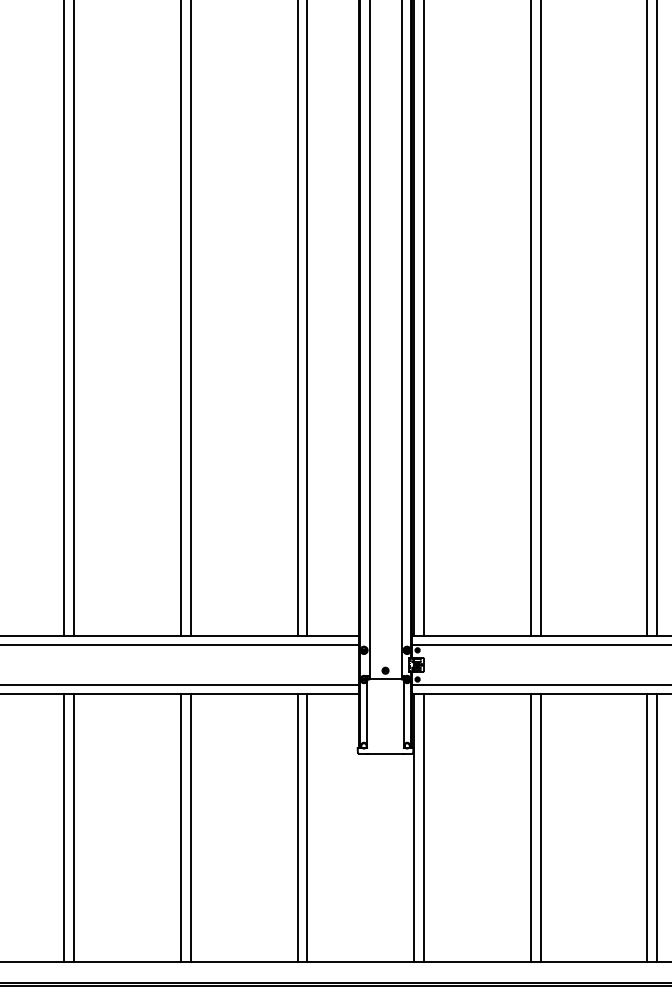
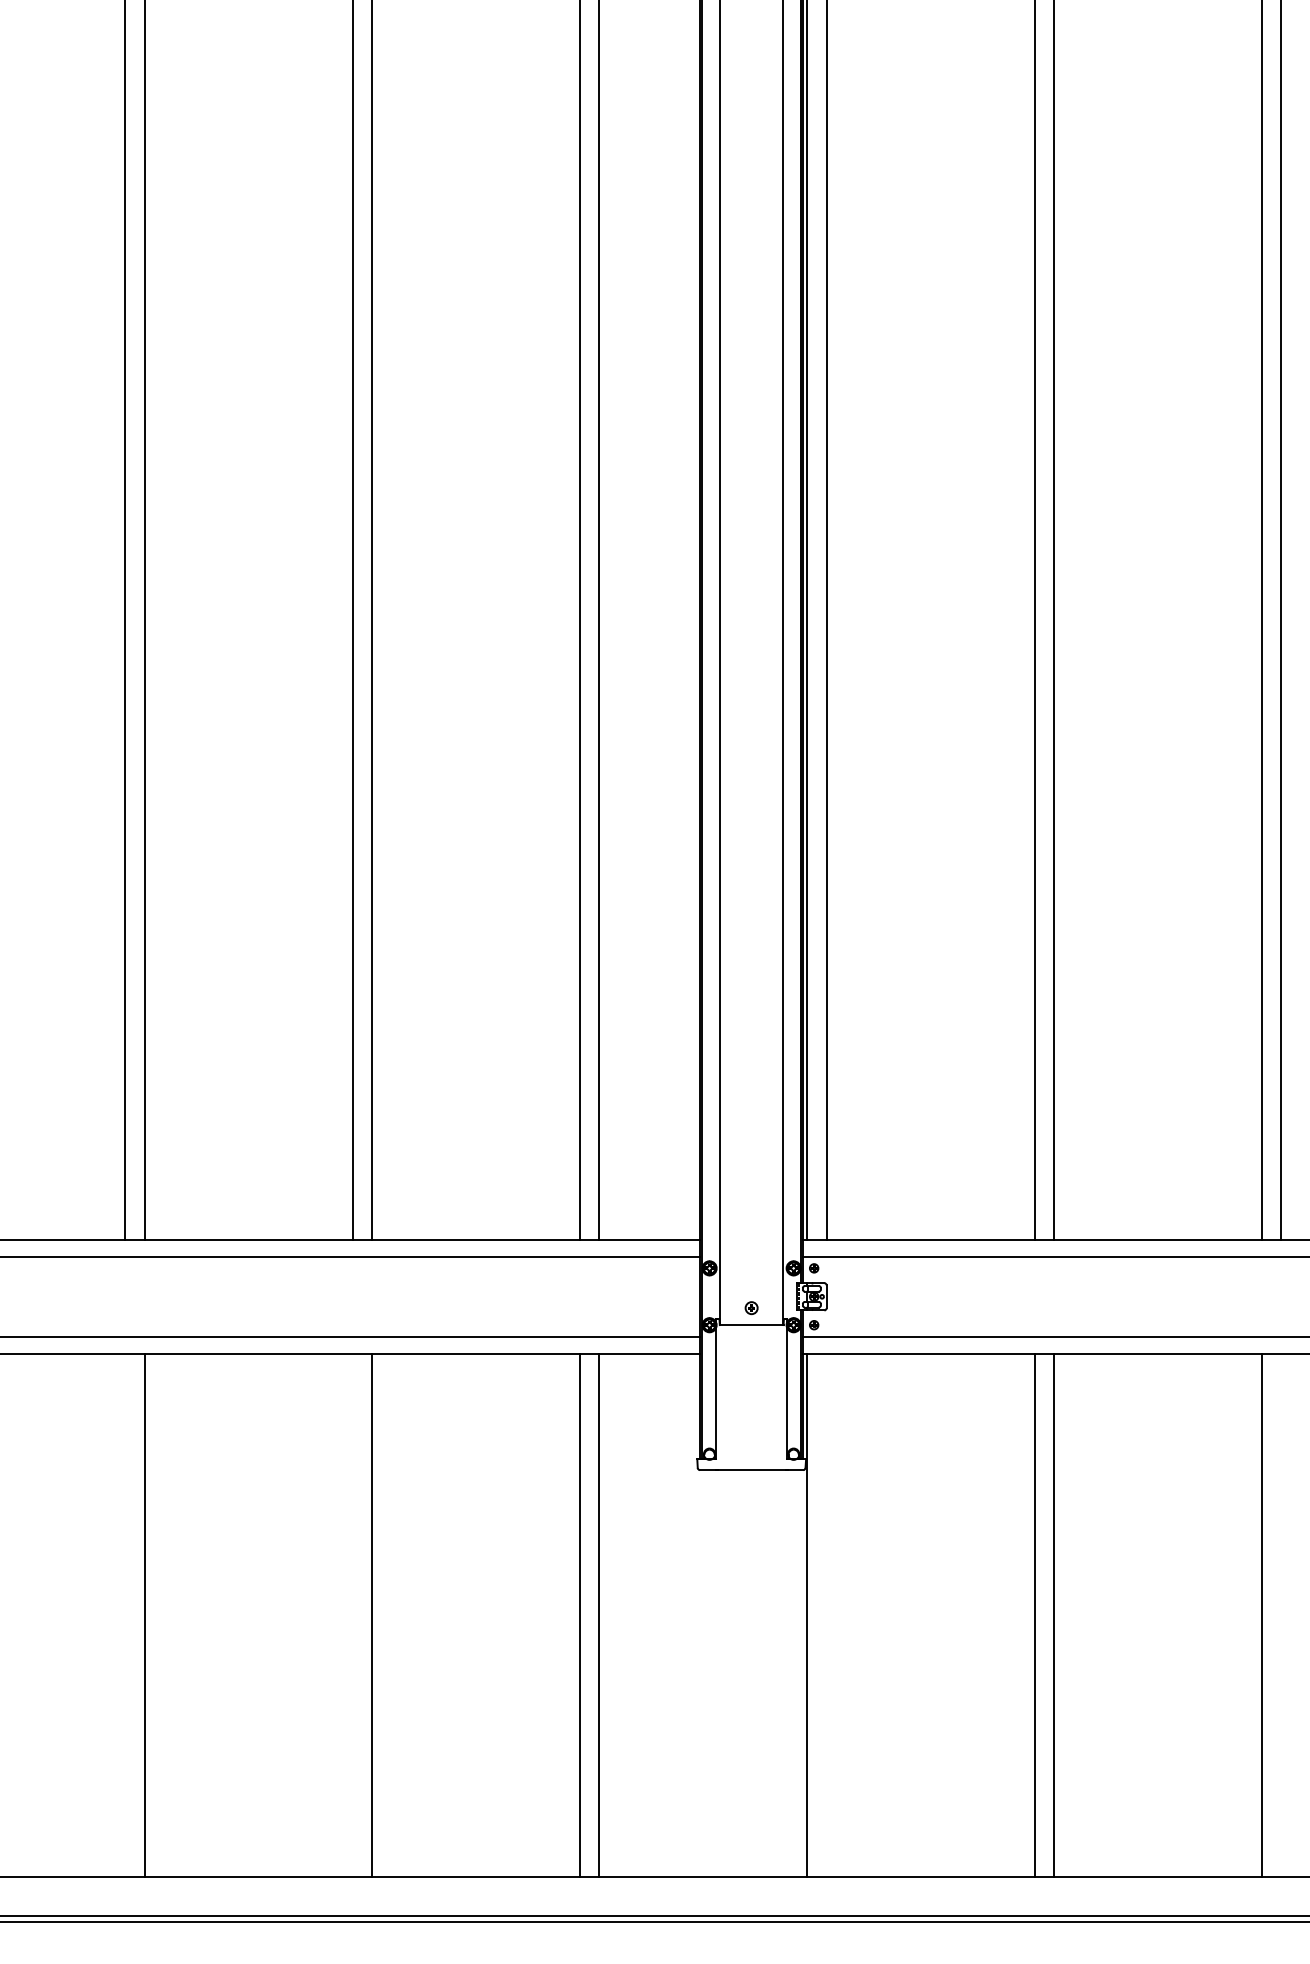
line: (64, 828) -> (125, 1615), removed
line: (180, 828) -> (351, 1615), removed
line: (424, 828) -> (827, 1615), removed
line: (657, 828) -> (1281, 1615), removed

